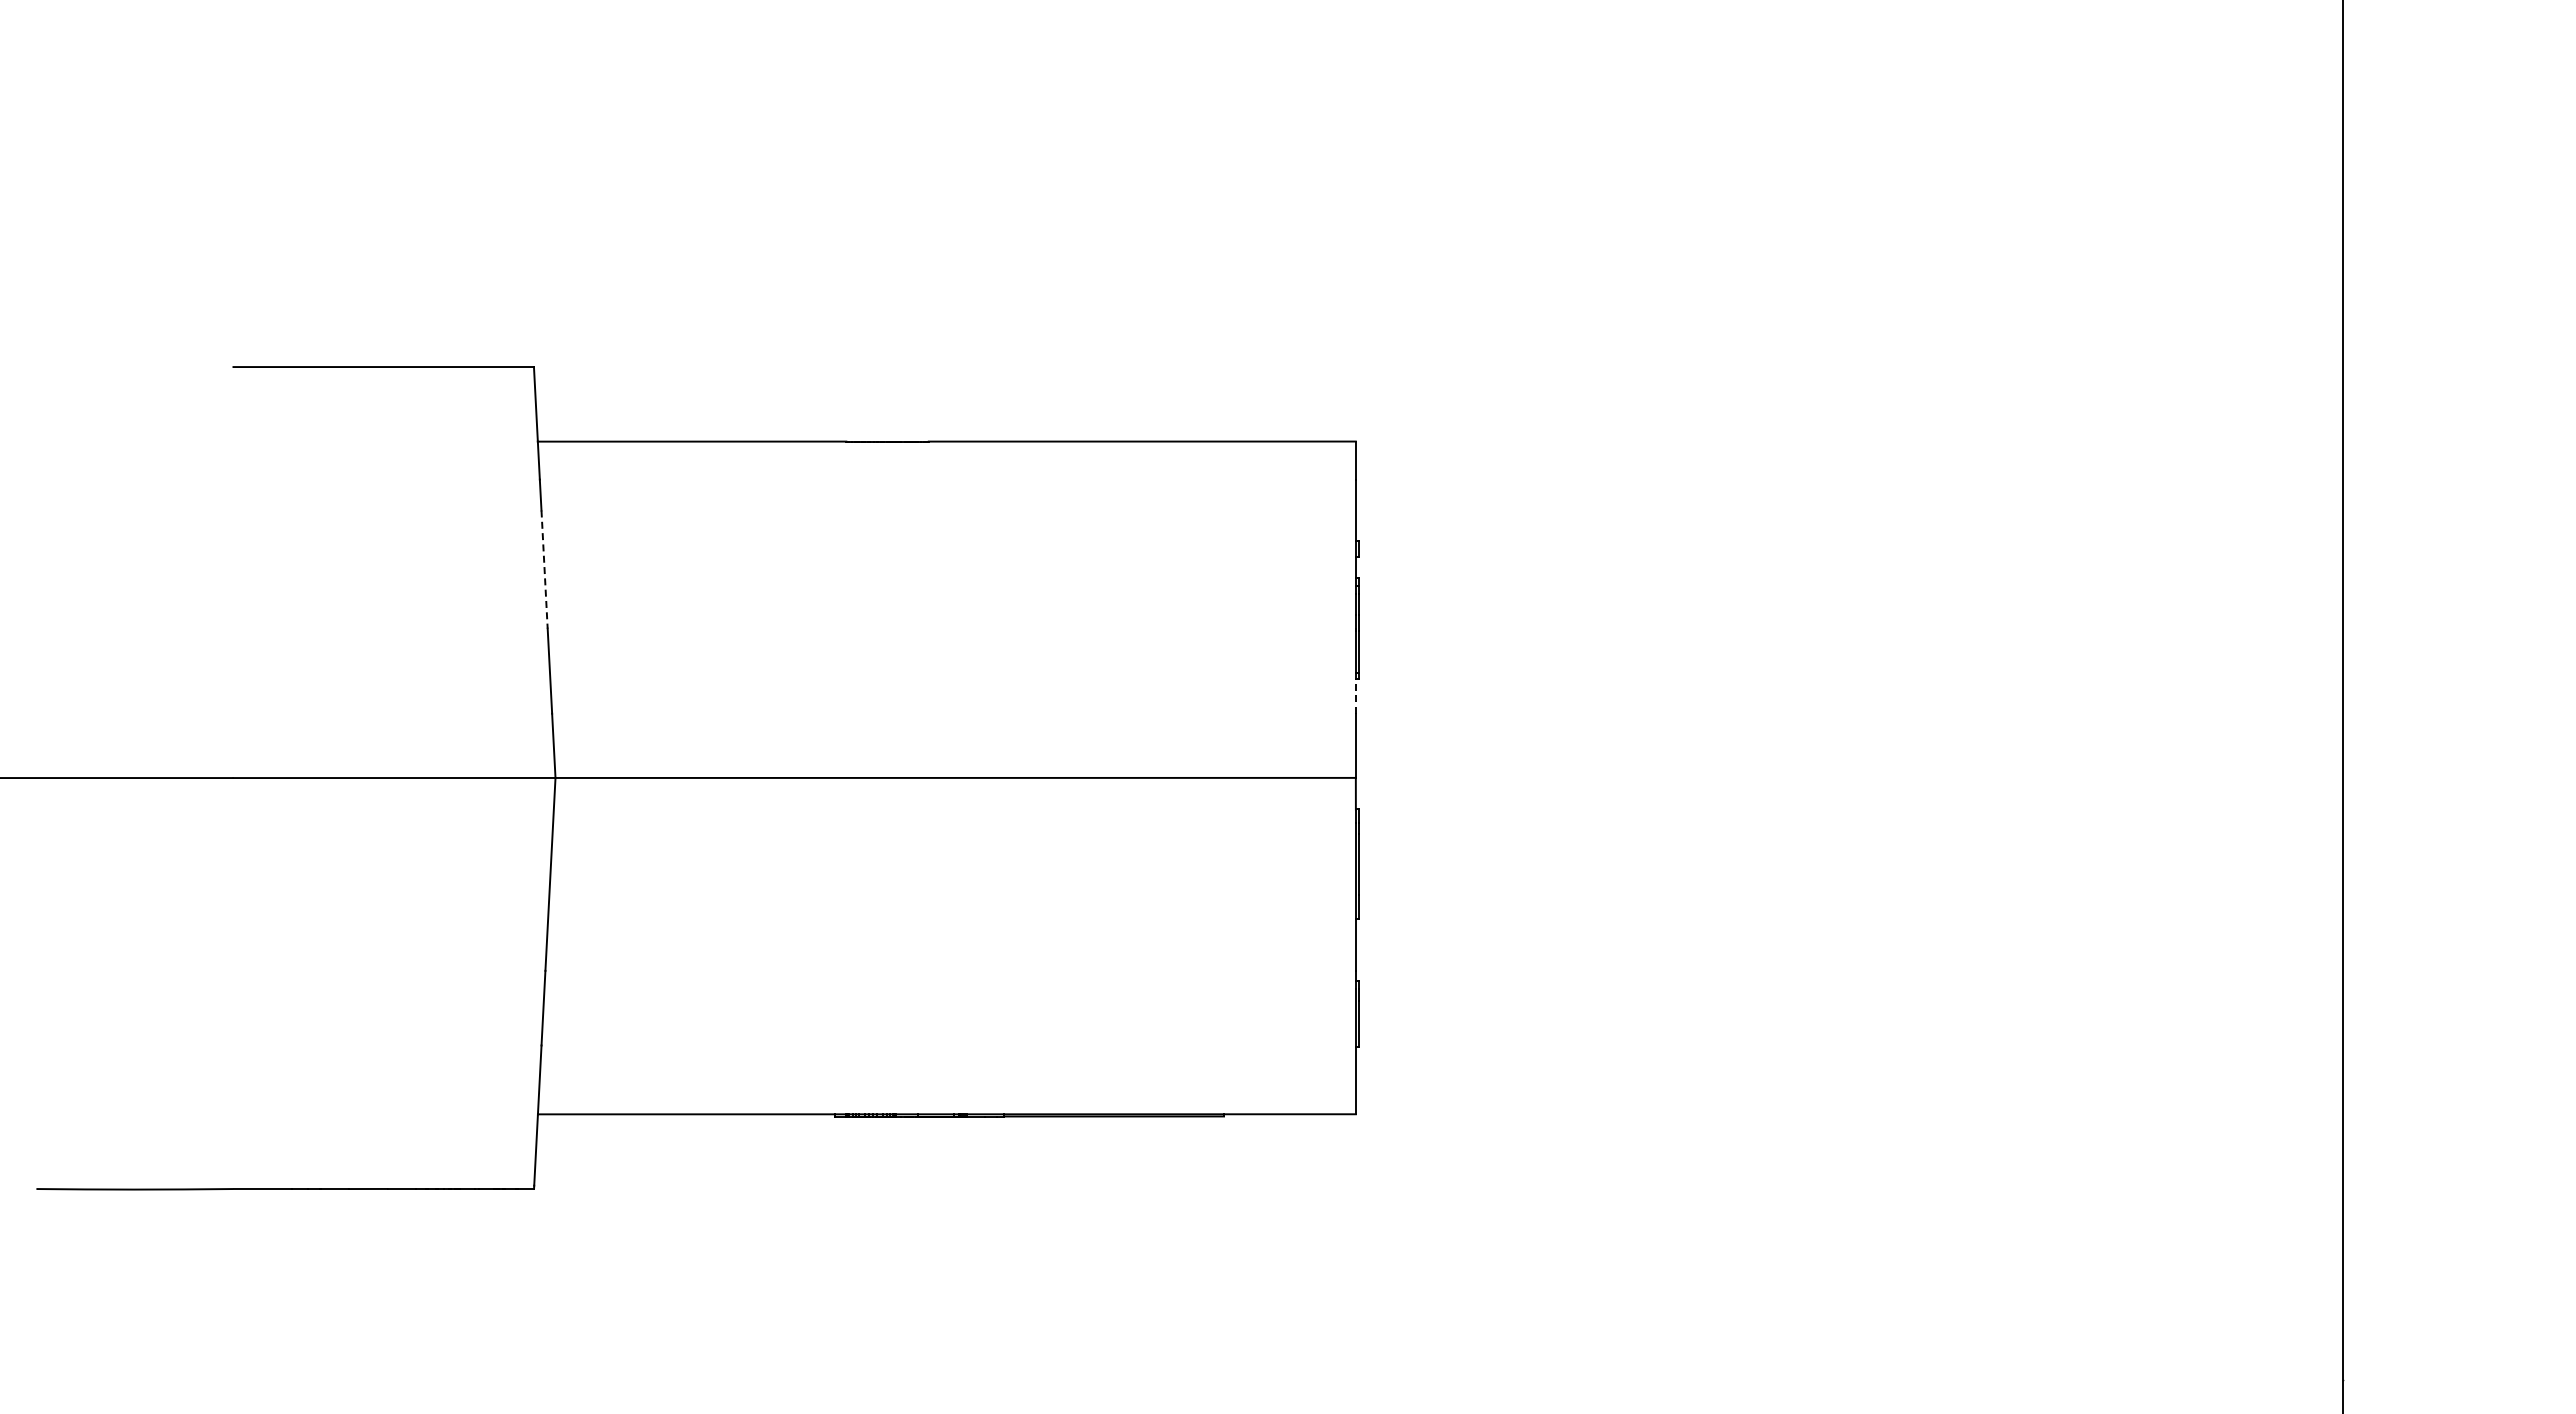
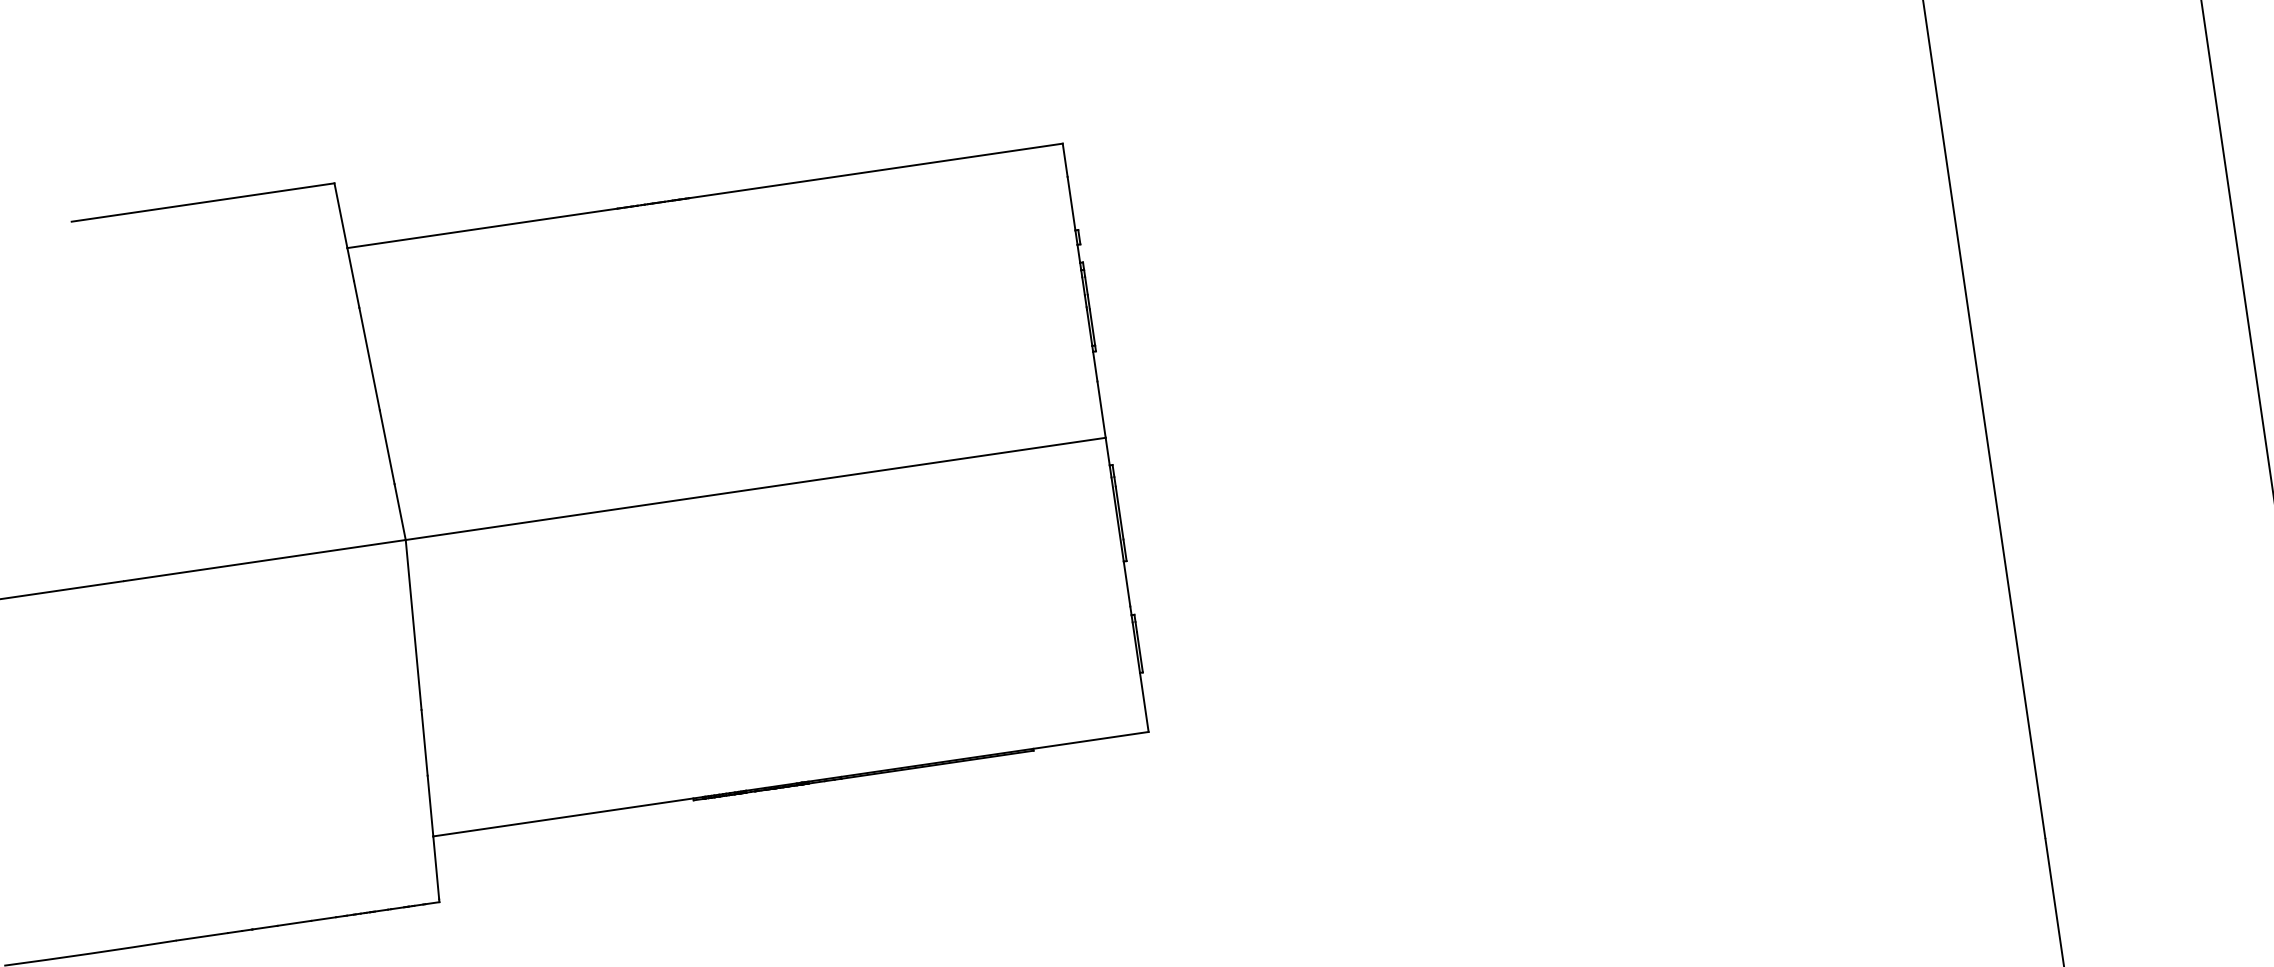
line: (544, 570) -> (369, 359), dashed -> solid
line: (1355, 696) -> (1094, 366), dashed -> solid

